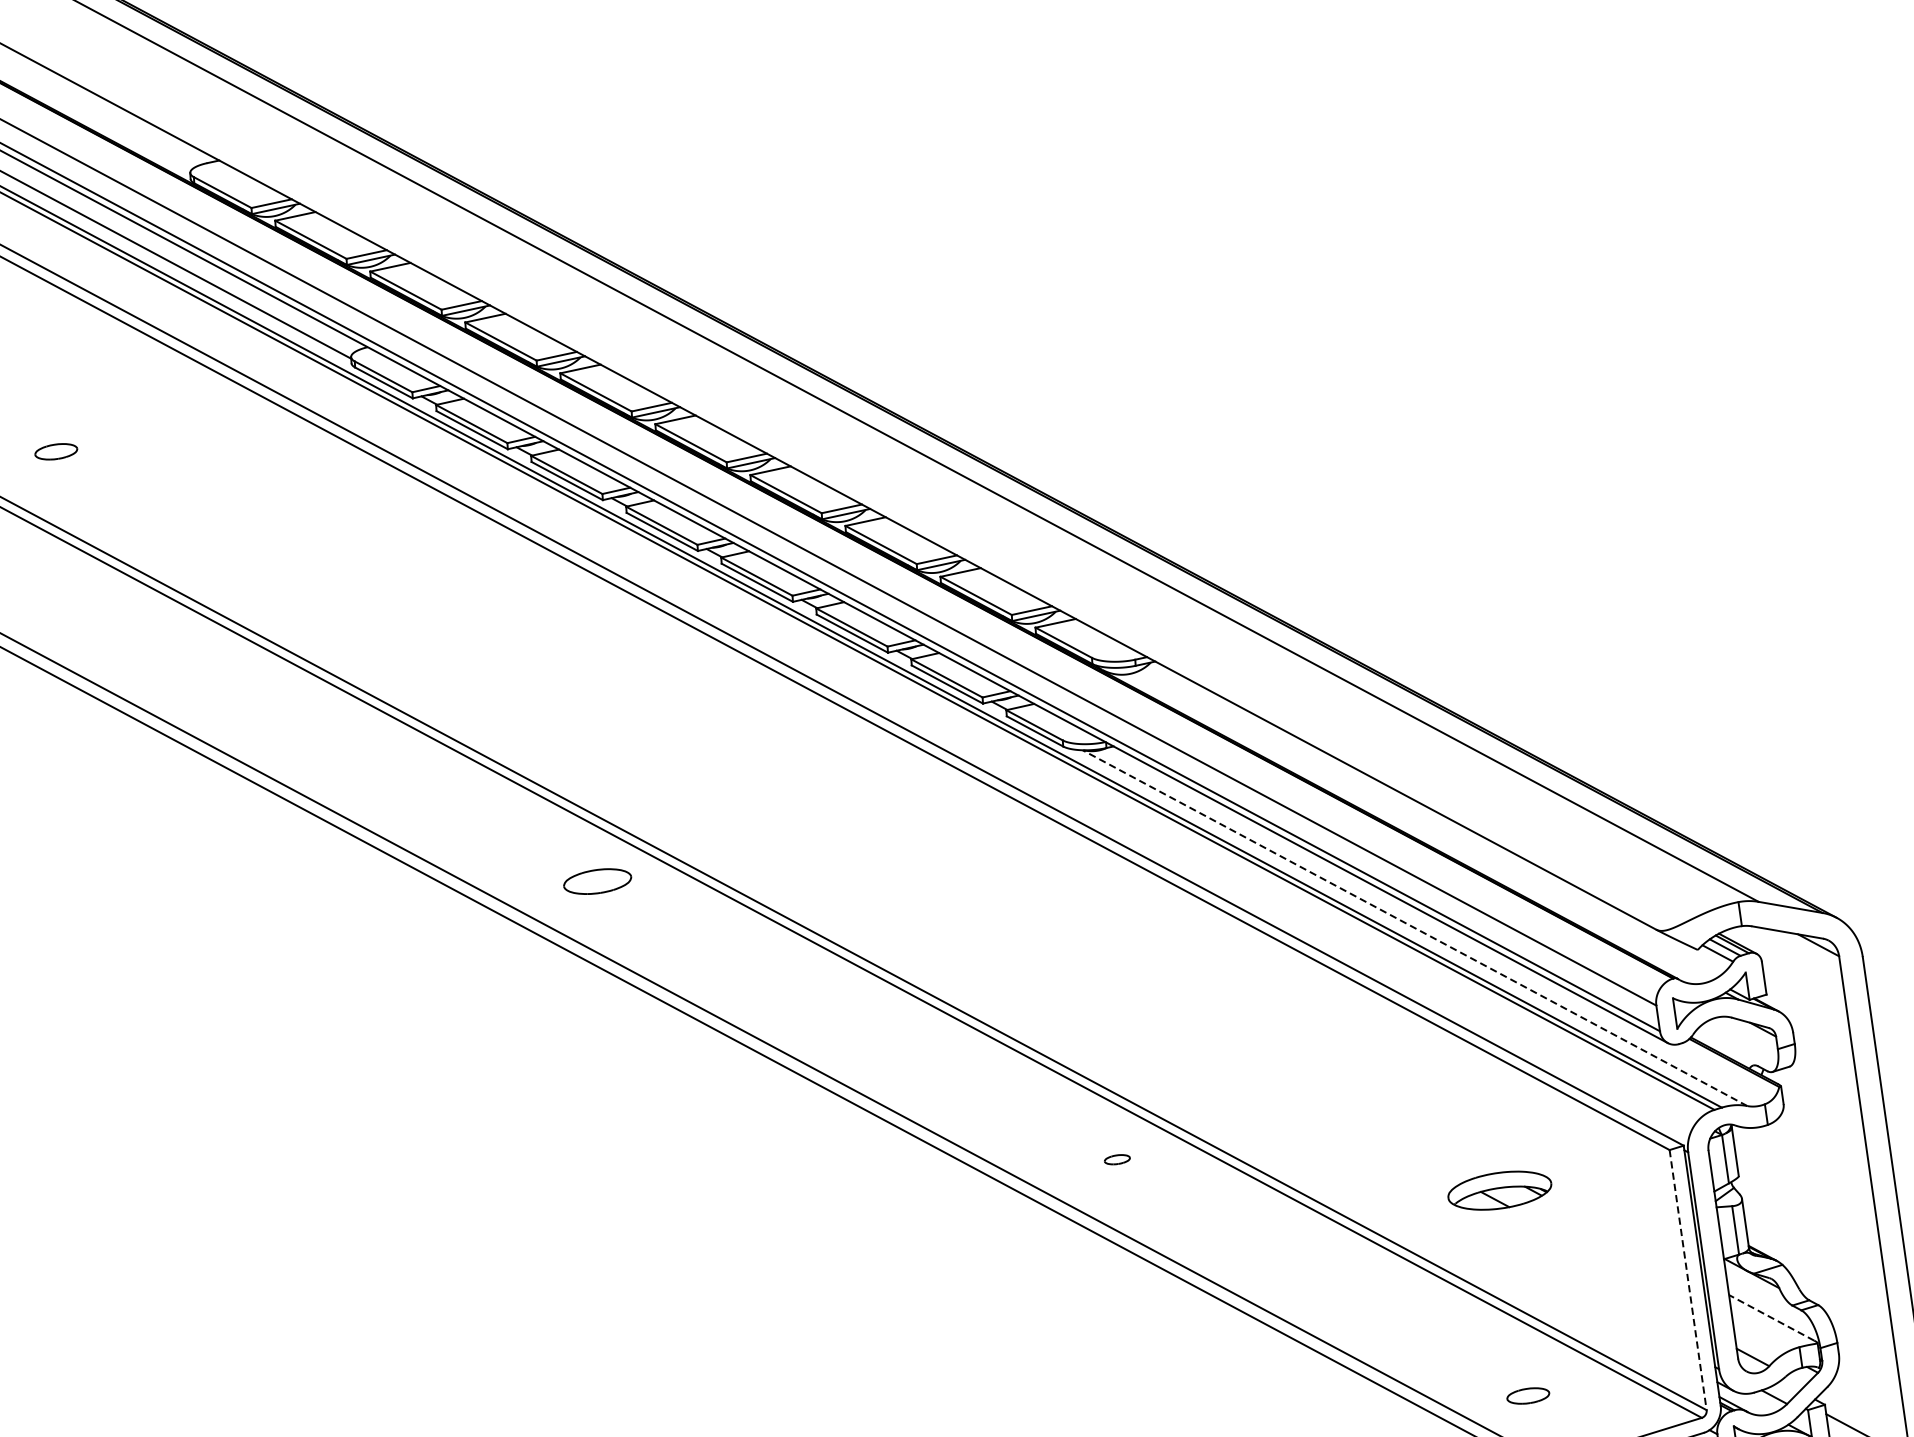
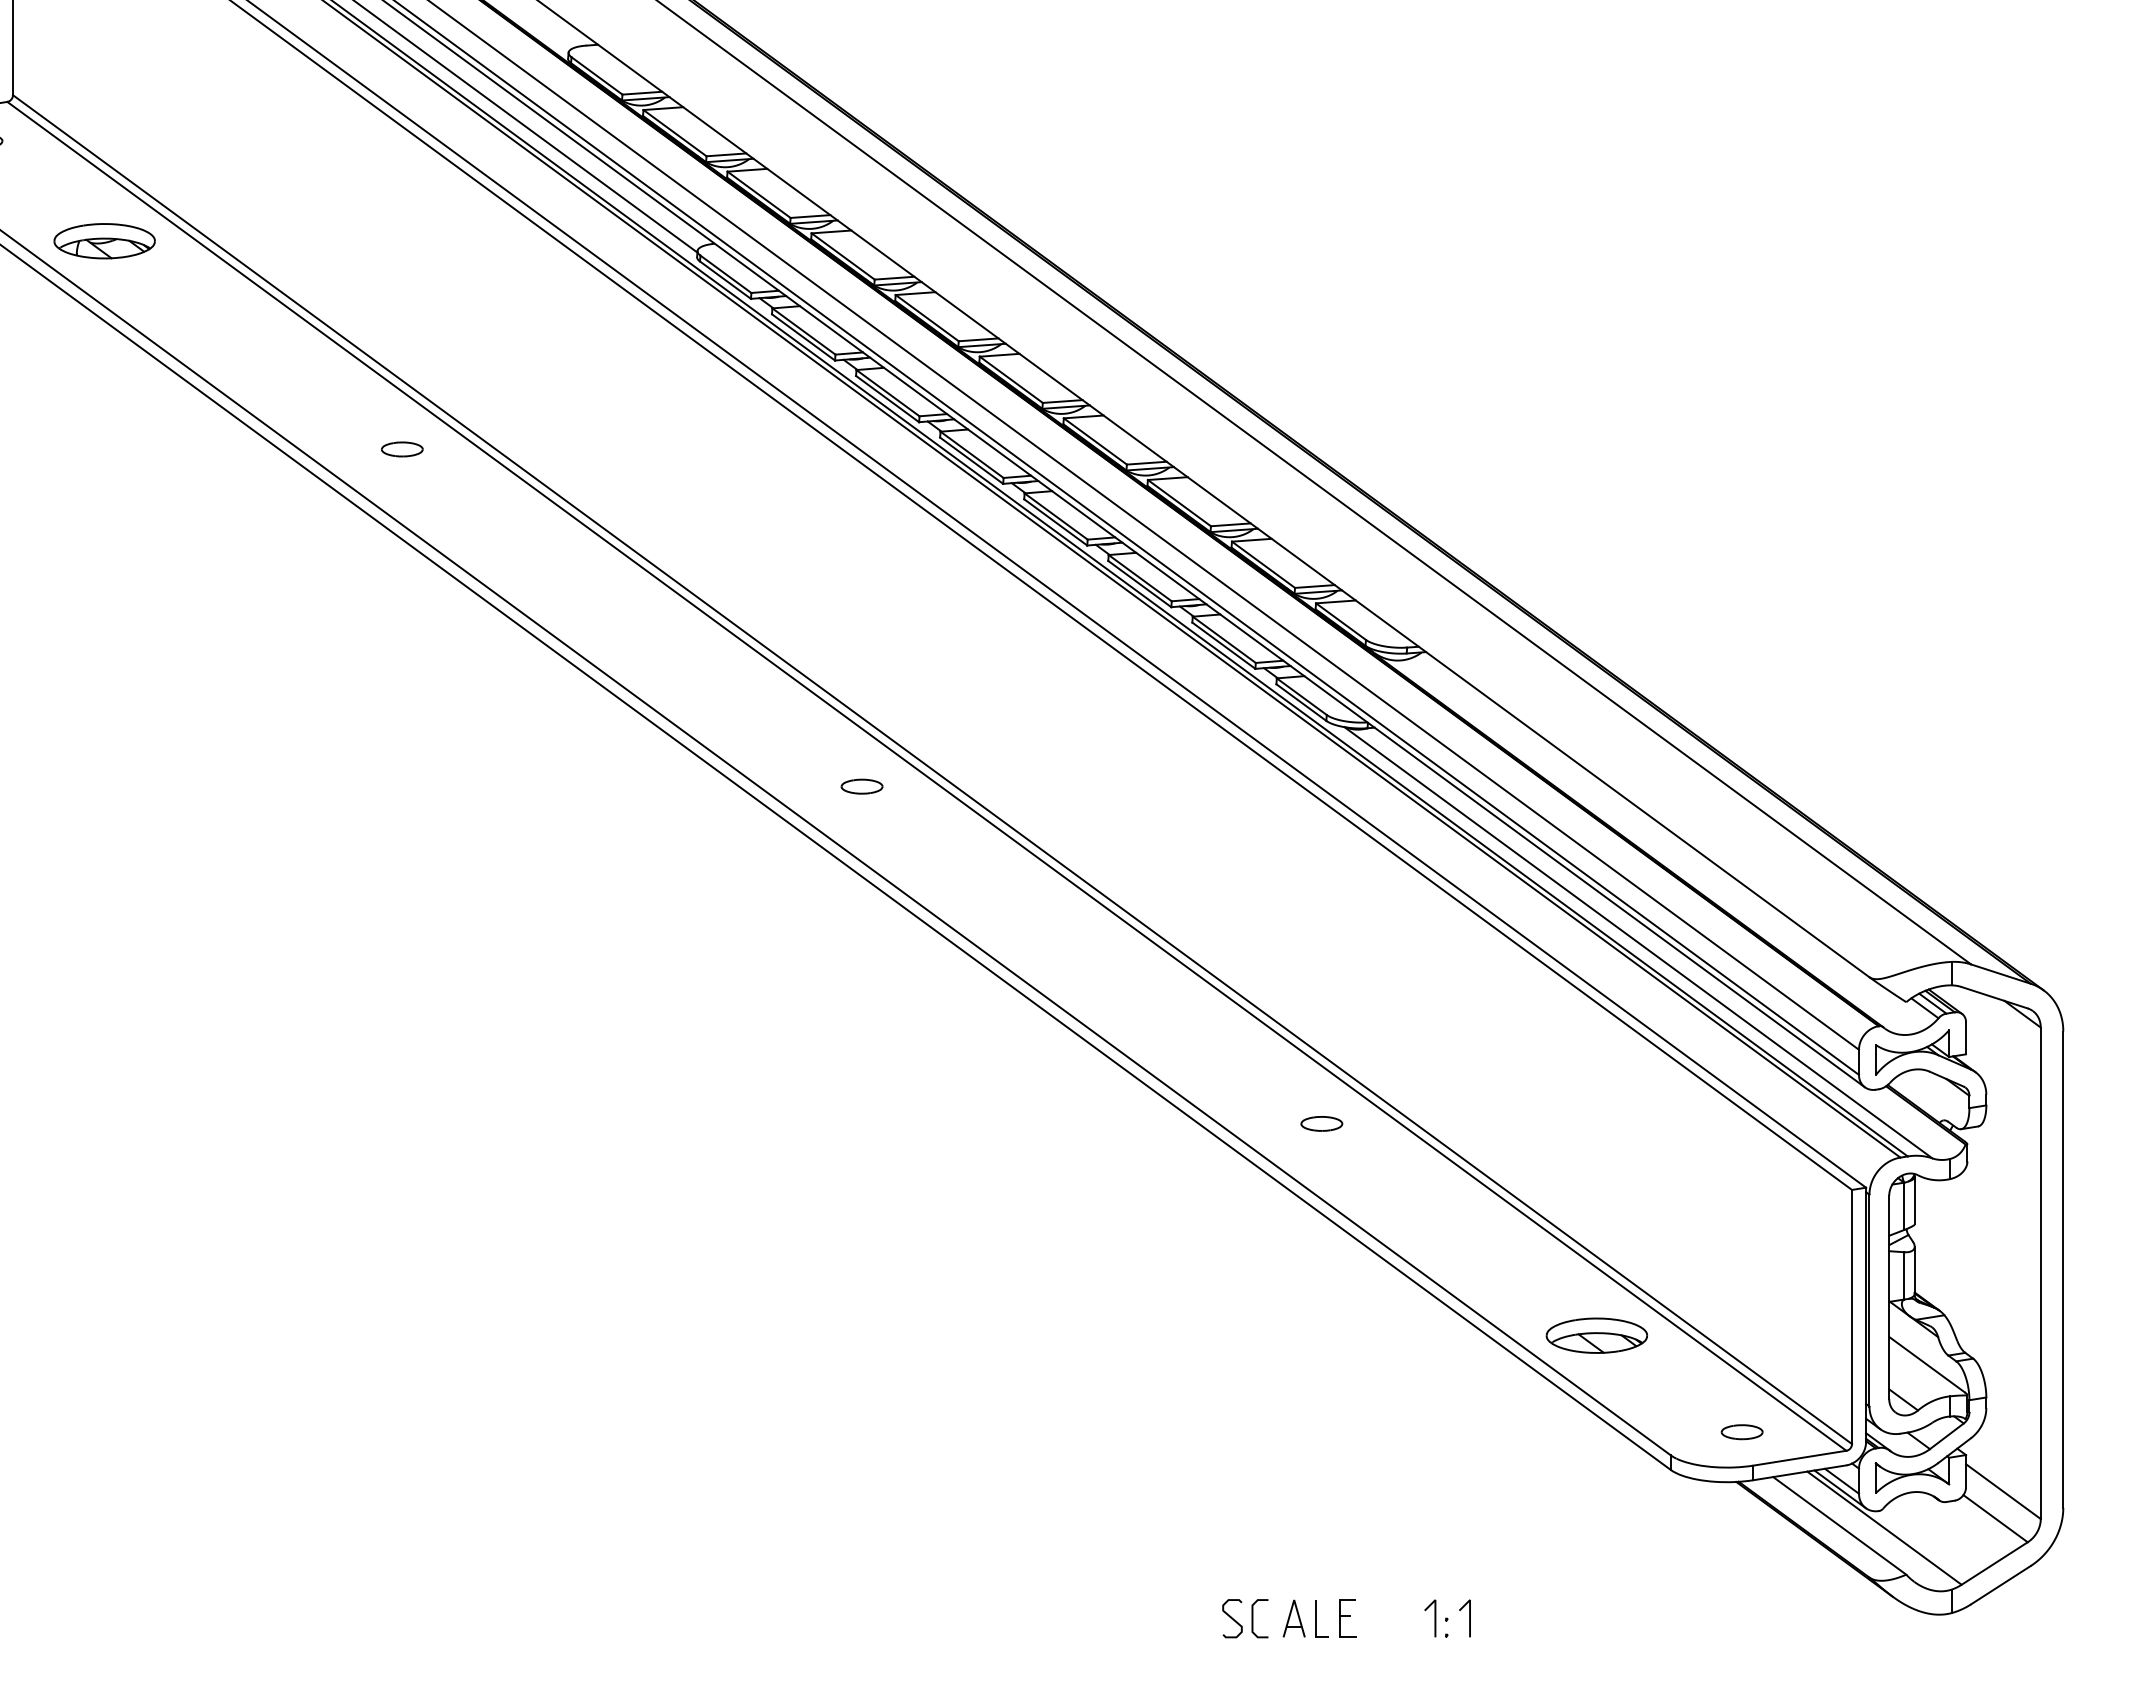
part: (56, 451) -> (402, 449), moved
part: (596, 881) -> (861, 786), size x0.62
line: (1415, 927) -> (1638, 942), dashed -> solid
part: (1116, 1159) -> (1321, 1123), size x1.67
part: (1499, 1190) -> (1596, 1335), moved
line: (1688, 1280) -> (1852, 1317), dashed -> solid
line: (1771, 1317) -> (1926, 1364), dashed -> solid
part: (1527, 1396) -> (1741, 1432), moved

